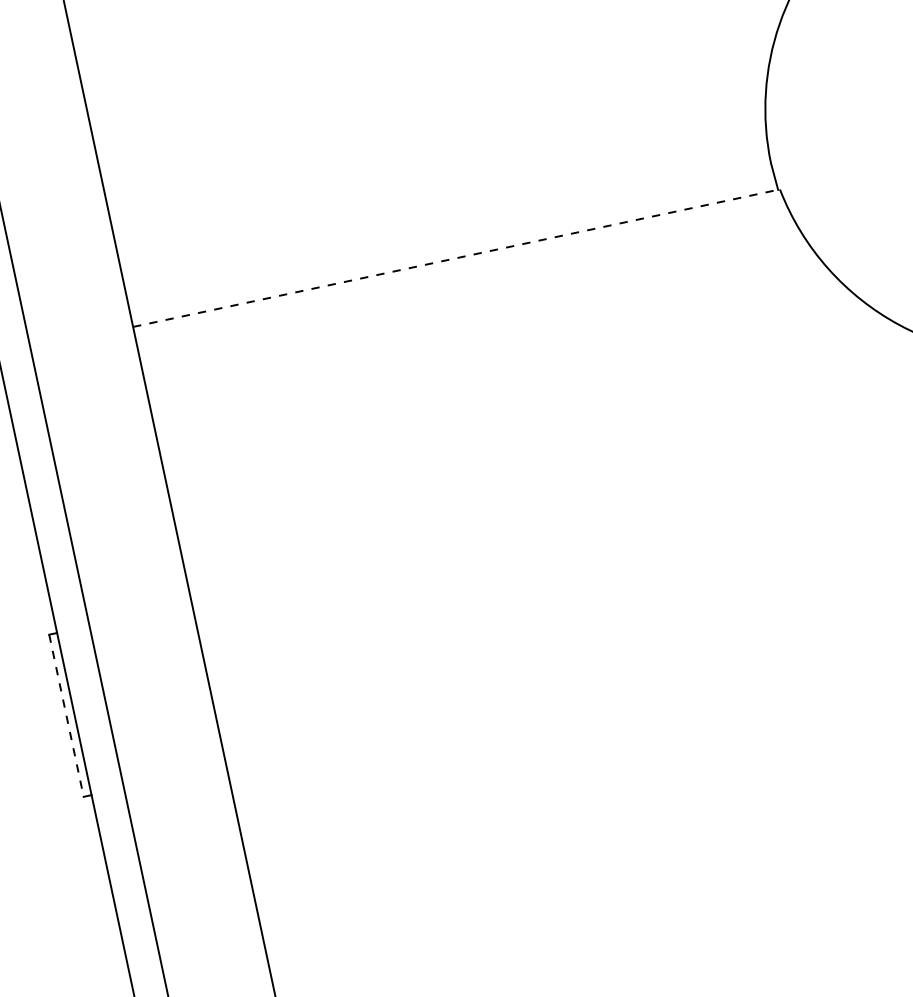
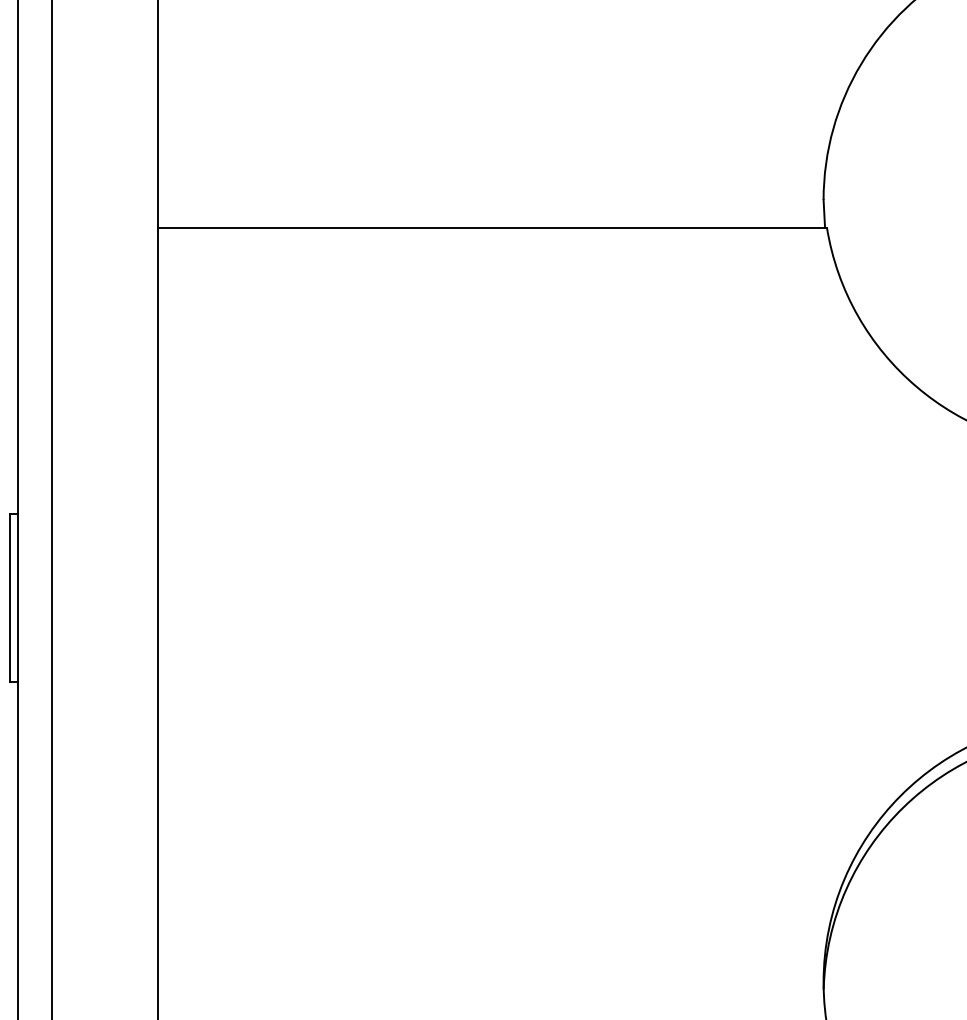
line: (456, 258) -> (492, 227), dashed -> solid
line: (66, 715) -> (10, 598), dashed -> solid

